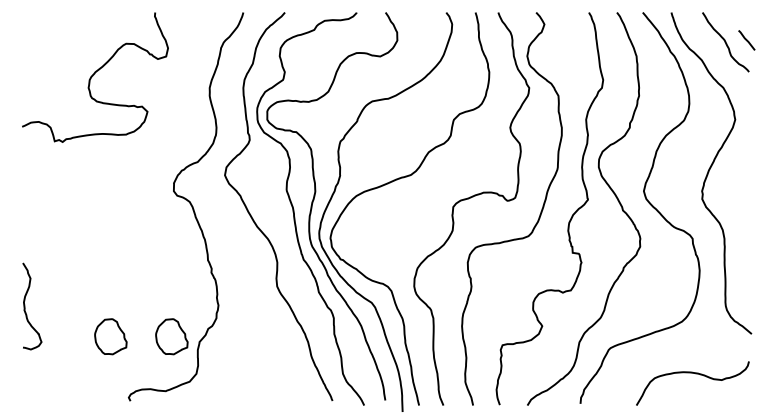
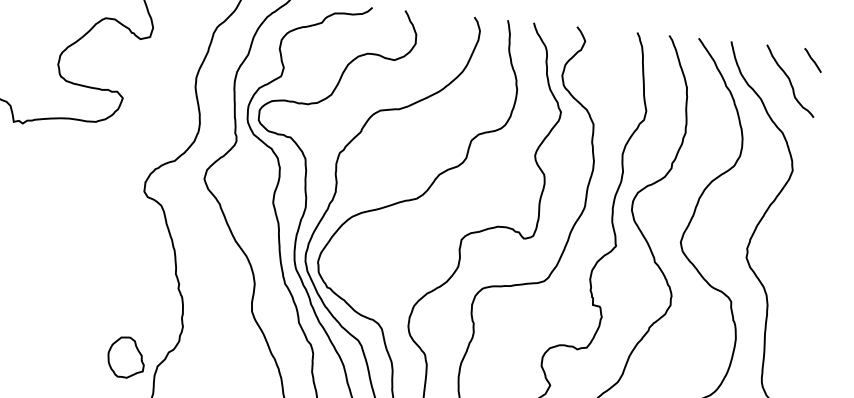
line: (746, 40) -> (812, 60), moved
part: (110, 336) -> (56, 350), removed

